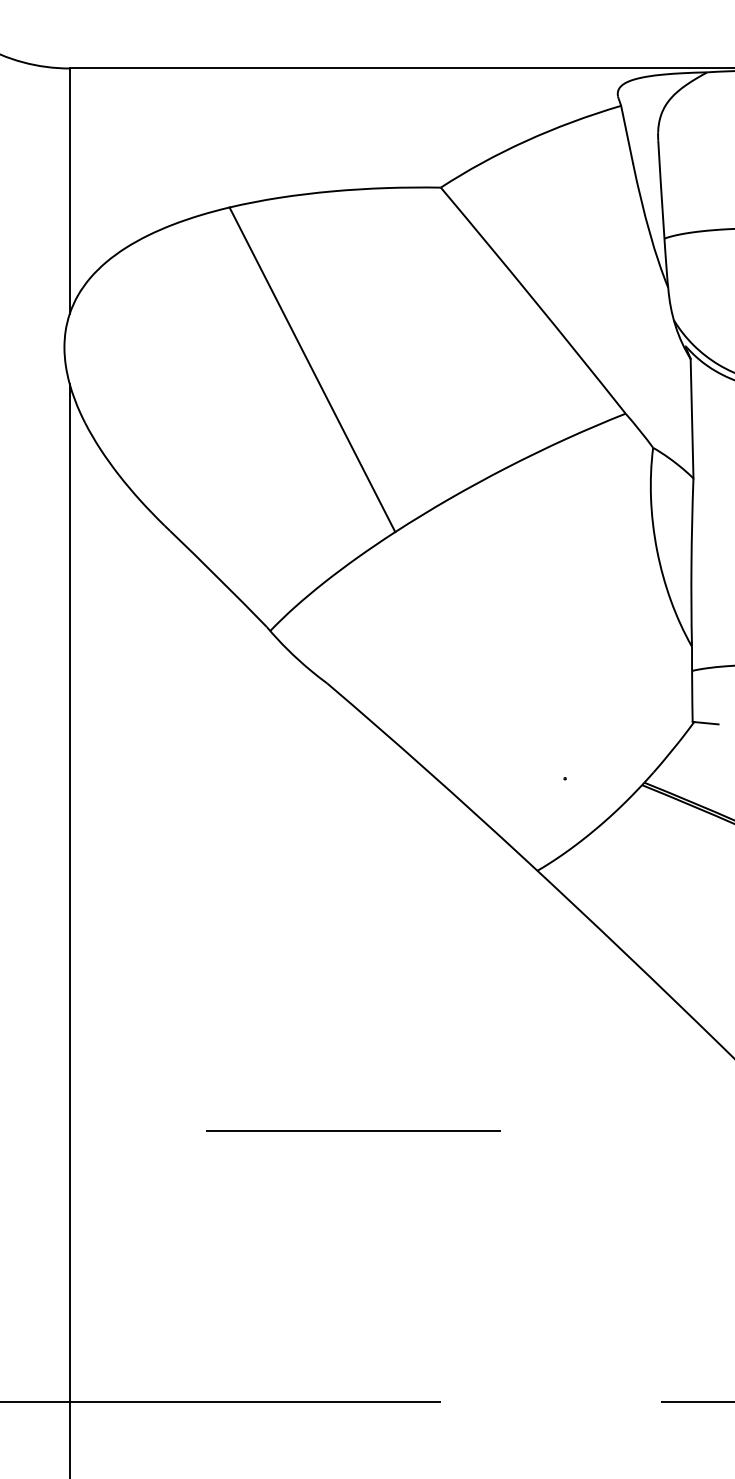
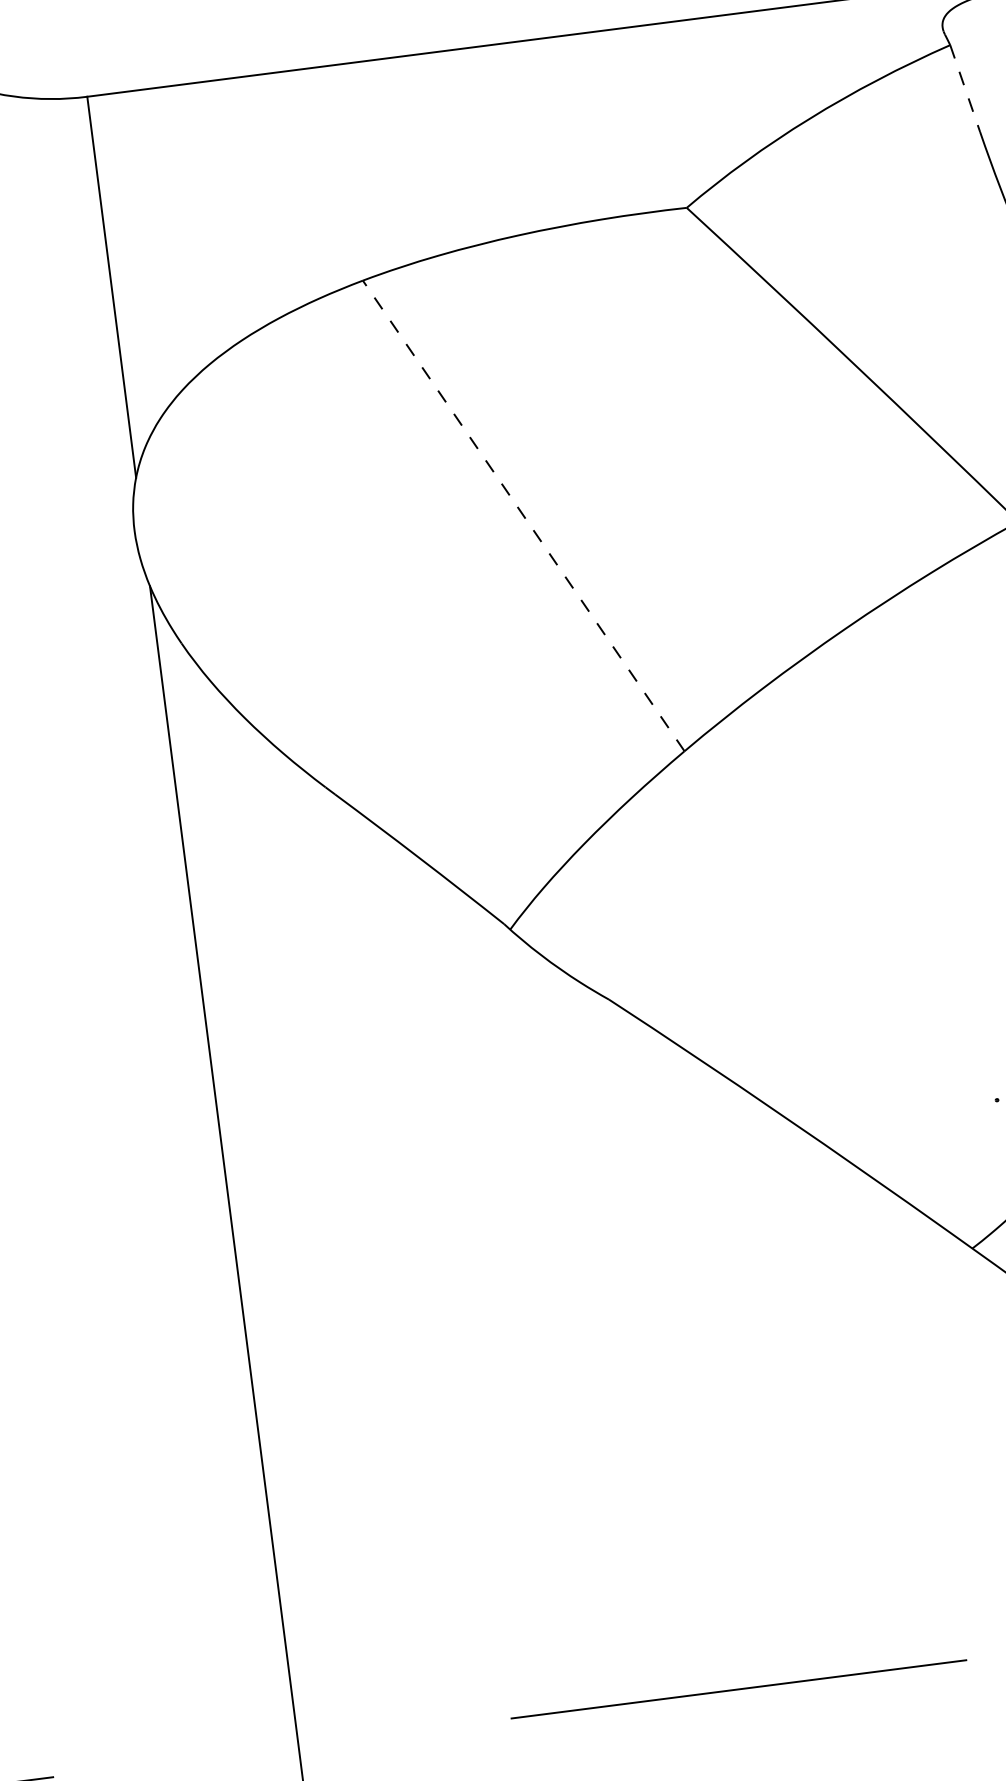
line: (627, 135) -> (965, 89), solid -> dashed
line: (312, 369) -> (523, 515), solid -> dashed

